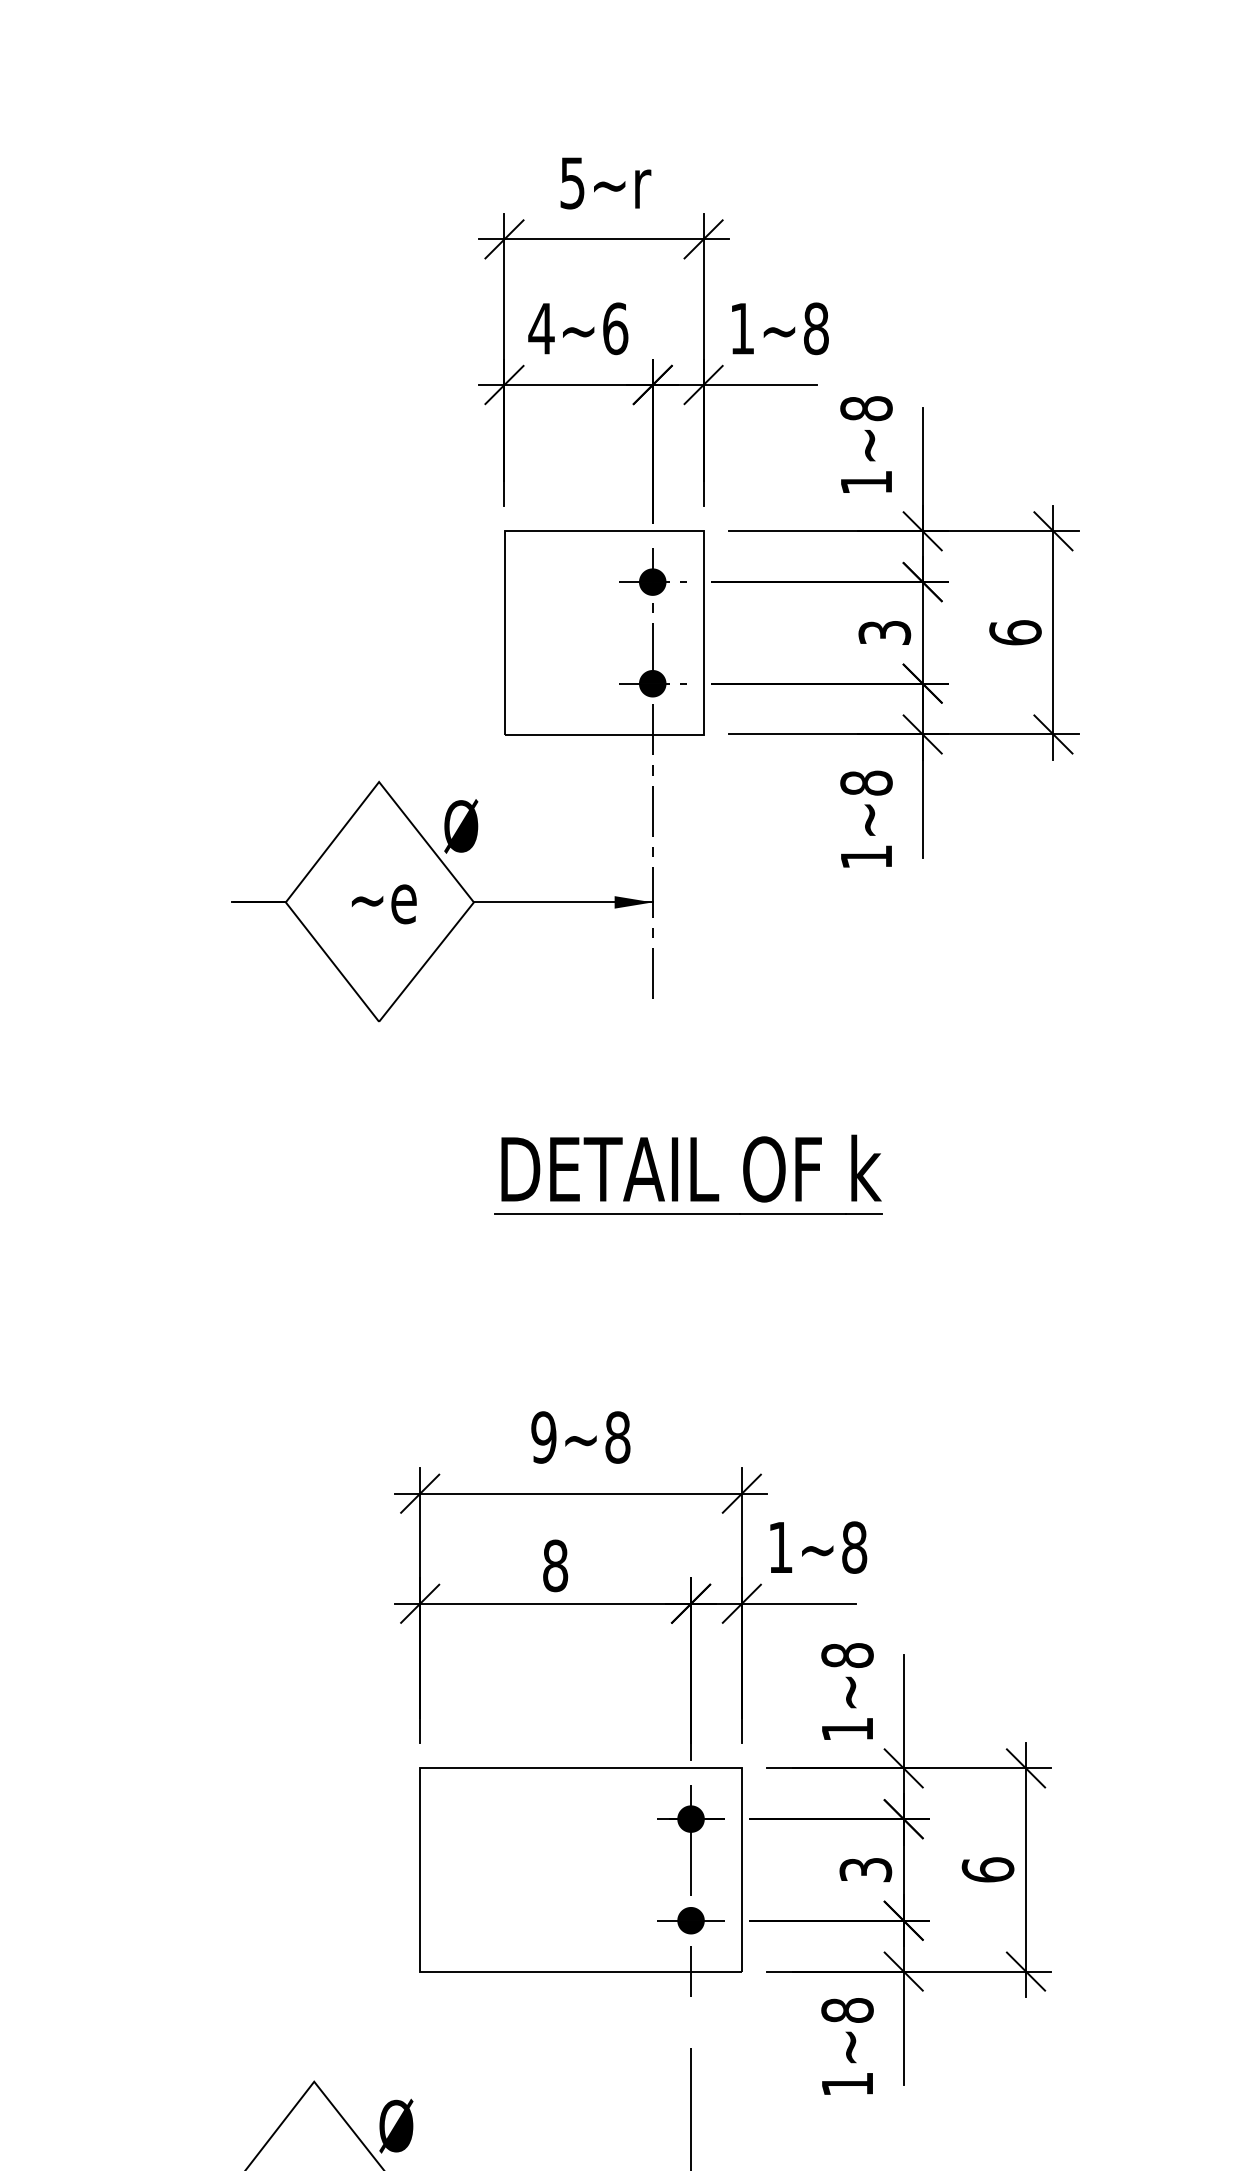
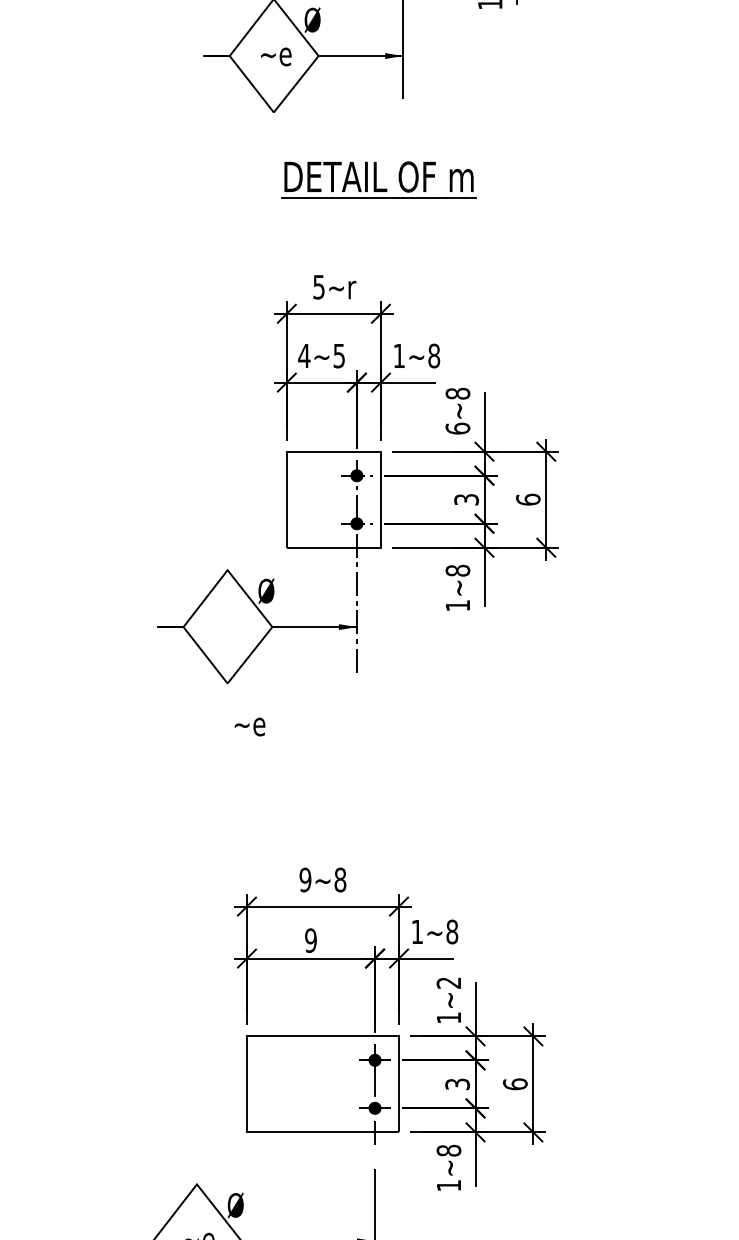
text: (615, 327) -> (339, 355), 4~6 -> 4~5
text: (865, 482) -> (457, 428), 1~8 -> 6~8
text: (383, 903) -> (249, 726), moved
part: (687, 1174) -> (373, 755), removed
text: (554, 1565) -> (310, 940), 8 -> 9
text: (846, 1654) -> (448, 982), 1~8 -> 1~2

